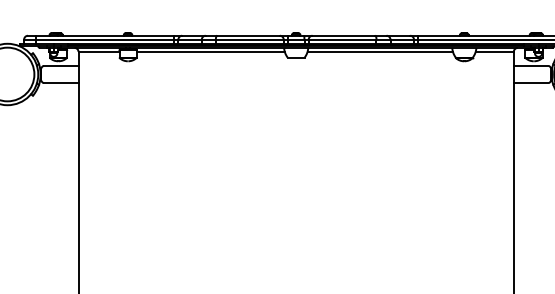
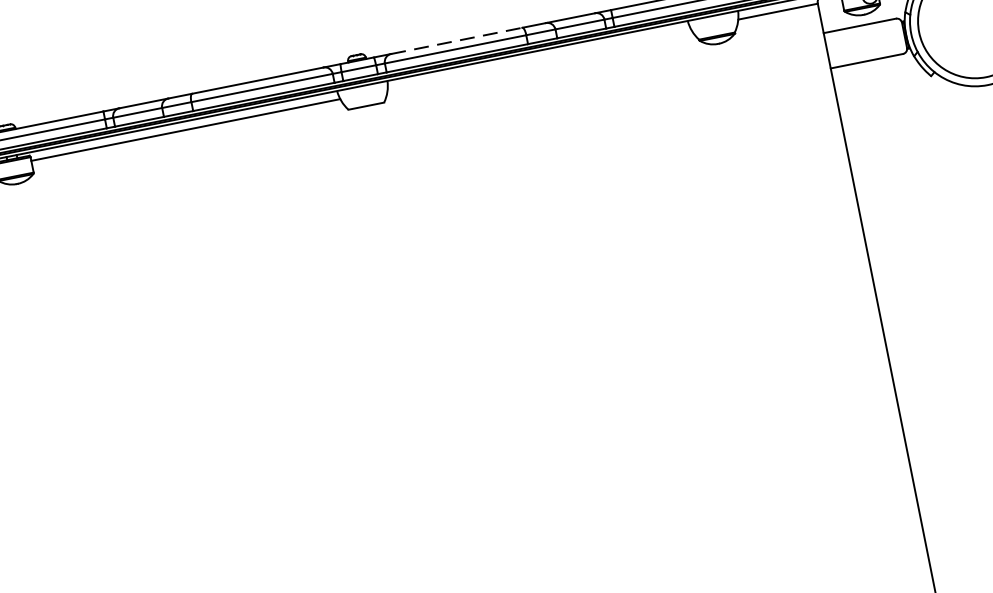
line: (344, 35) -> (457, 39), solid -> dashed
line: (379, 51) -> (537, 58), removed

